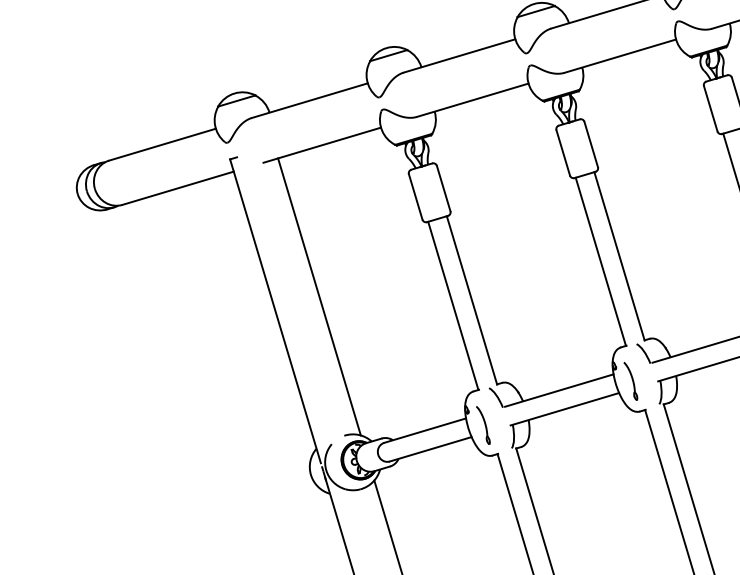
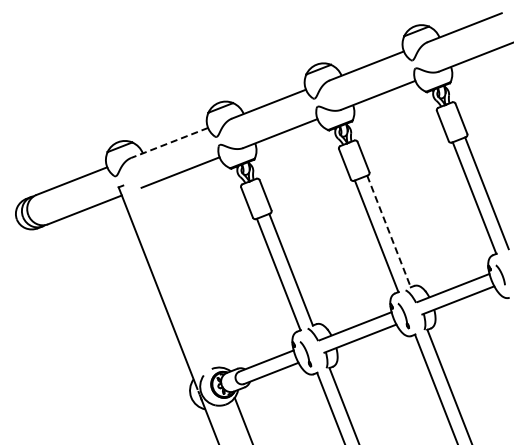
line: (309, 101) -> (169, 143), solid -> dashed
line: (620, 256) -> (389, 231), solid -> dashed
line: (320, 296) -> (187, 275), removed

